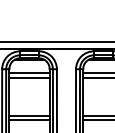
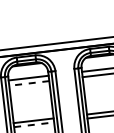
line: (29, 78) -> (29, 83), solid -> dashed
line: (30, 120) -> (35, 125), solid -> dashed

